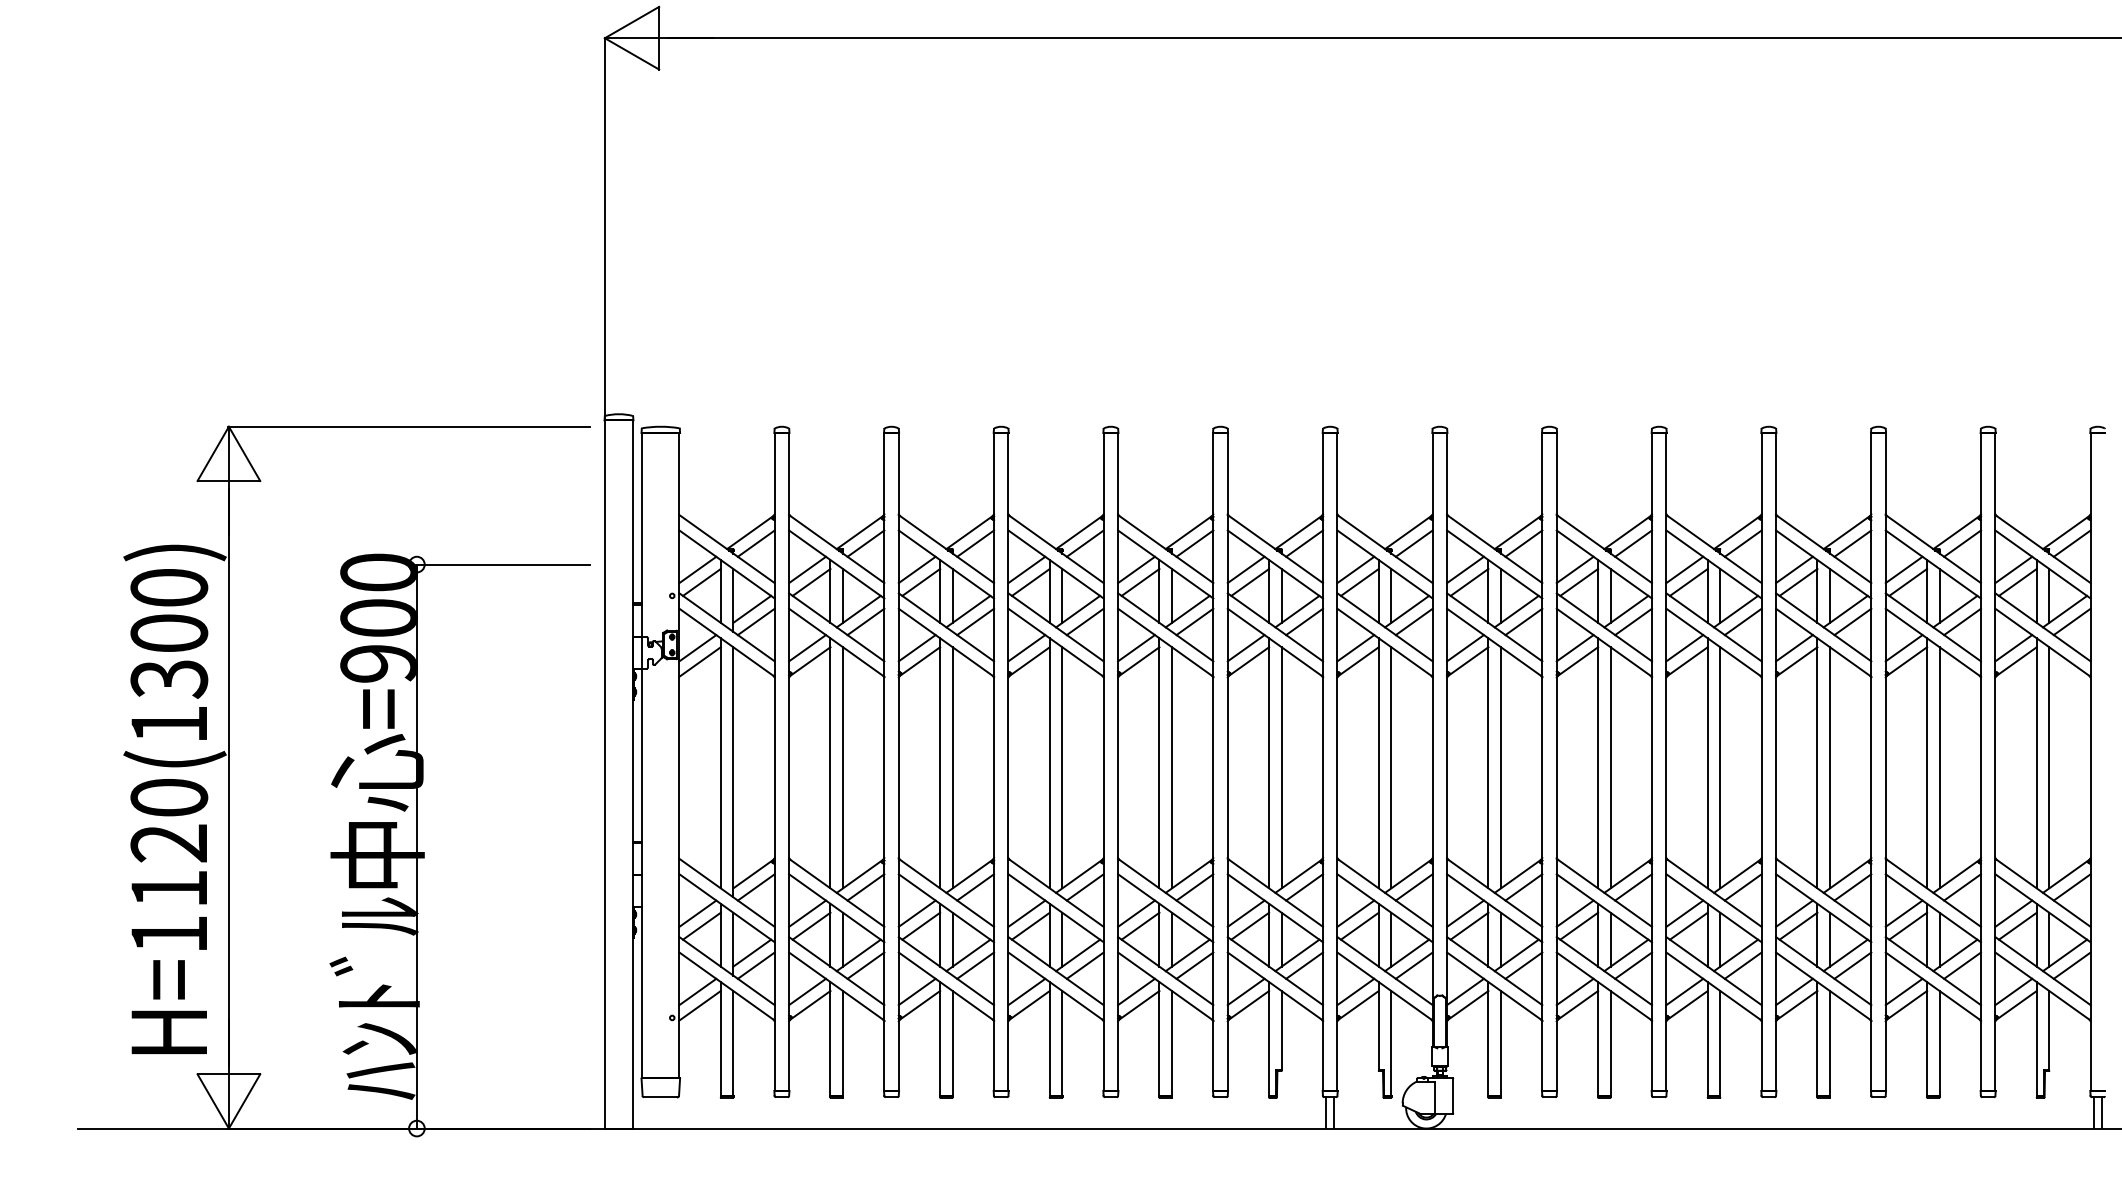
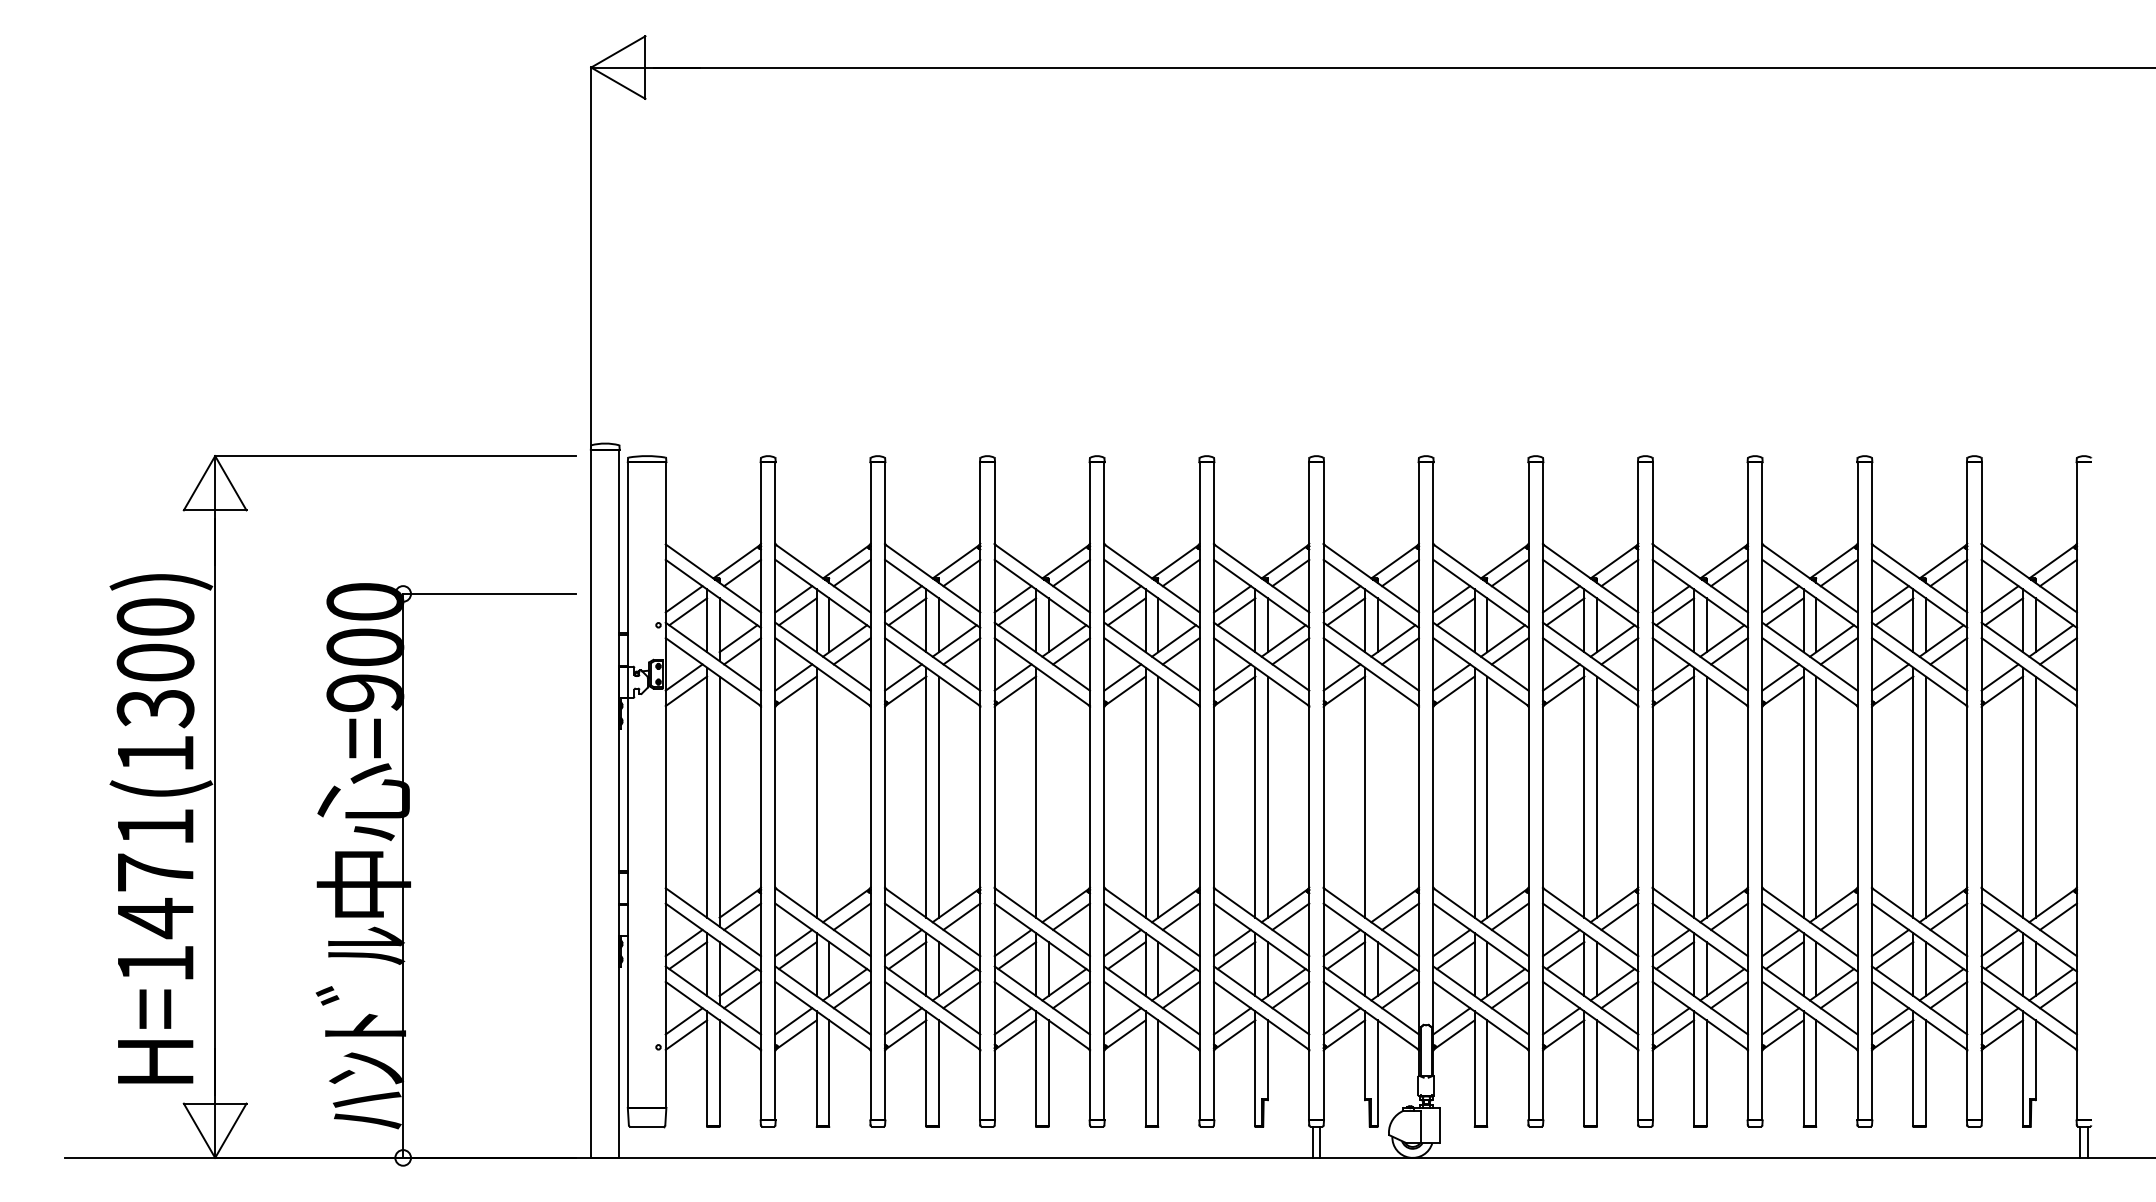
line: (843, 767) -> (829, 796), removed
line: (1062, 767) -> (1048, 796), removed
line: (1391, 767) -> (1377, 796), removed
text: (169, 844) -> (155, 873), H=1120(1300) -> H=1471(1300)

